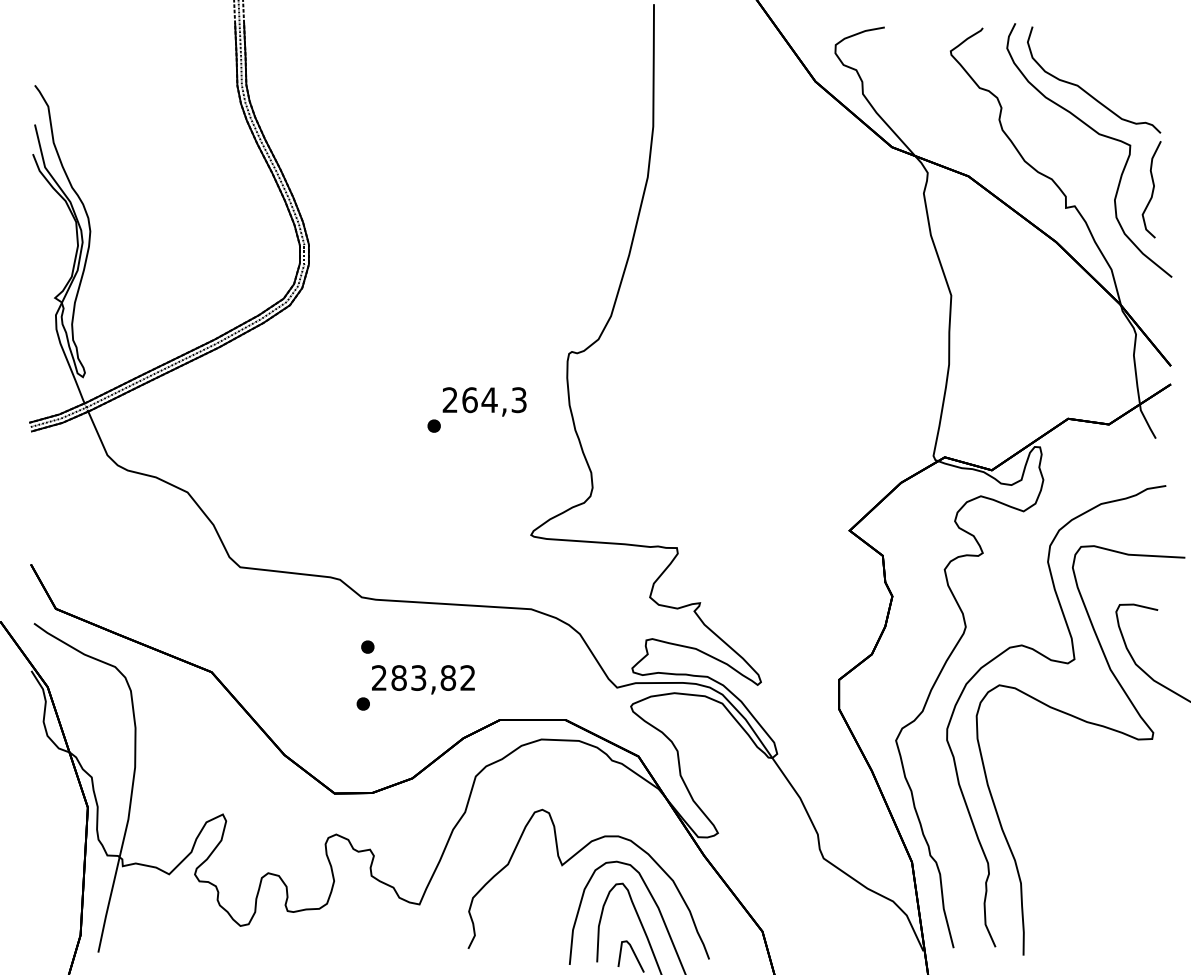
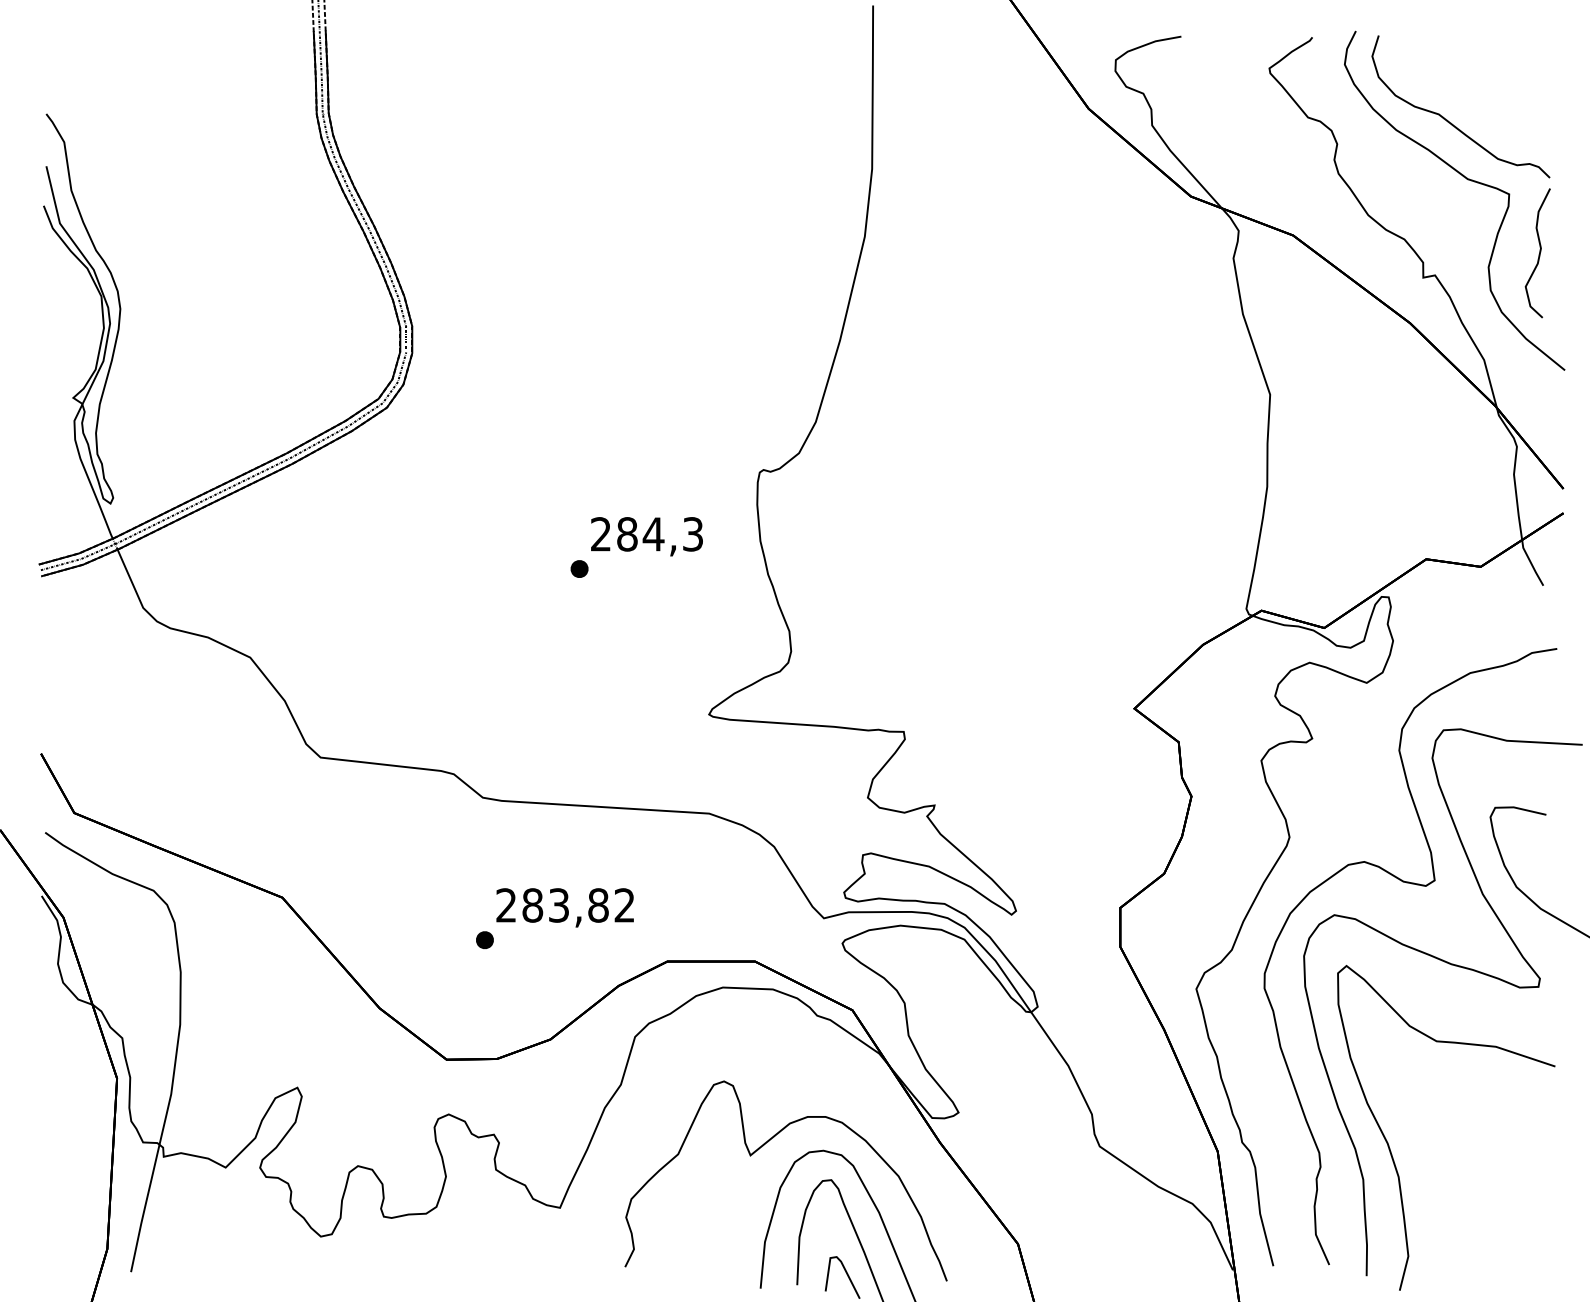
text: (470, 400) -> (627, 534), 264,3 -> 284,3
part: (367, 647) -> (490, 864), removed
curve: (1040, 857) -> (1389, 1145), added

